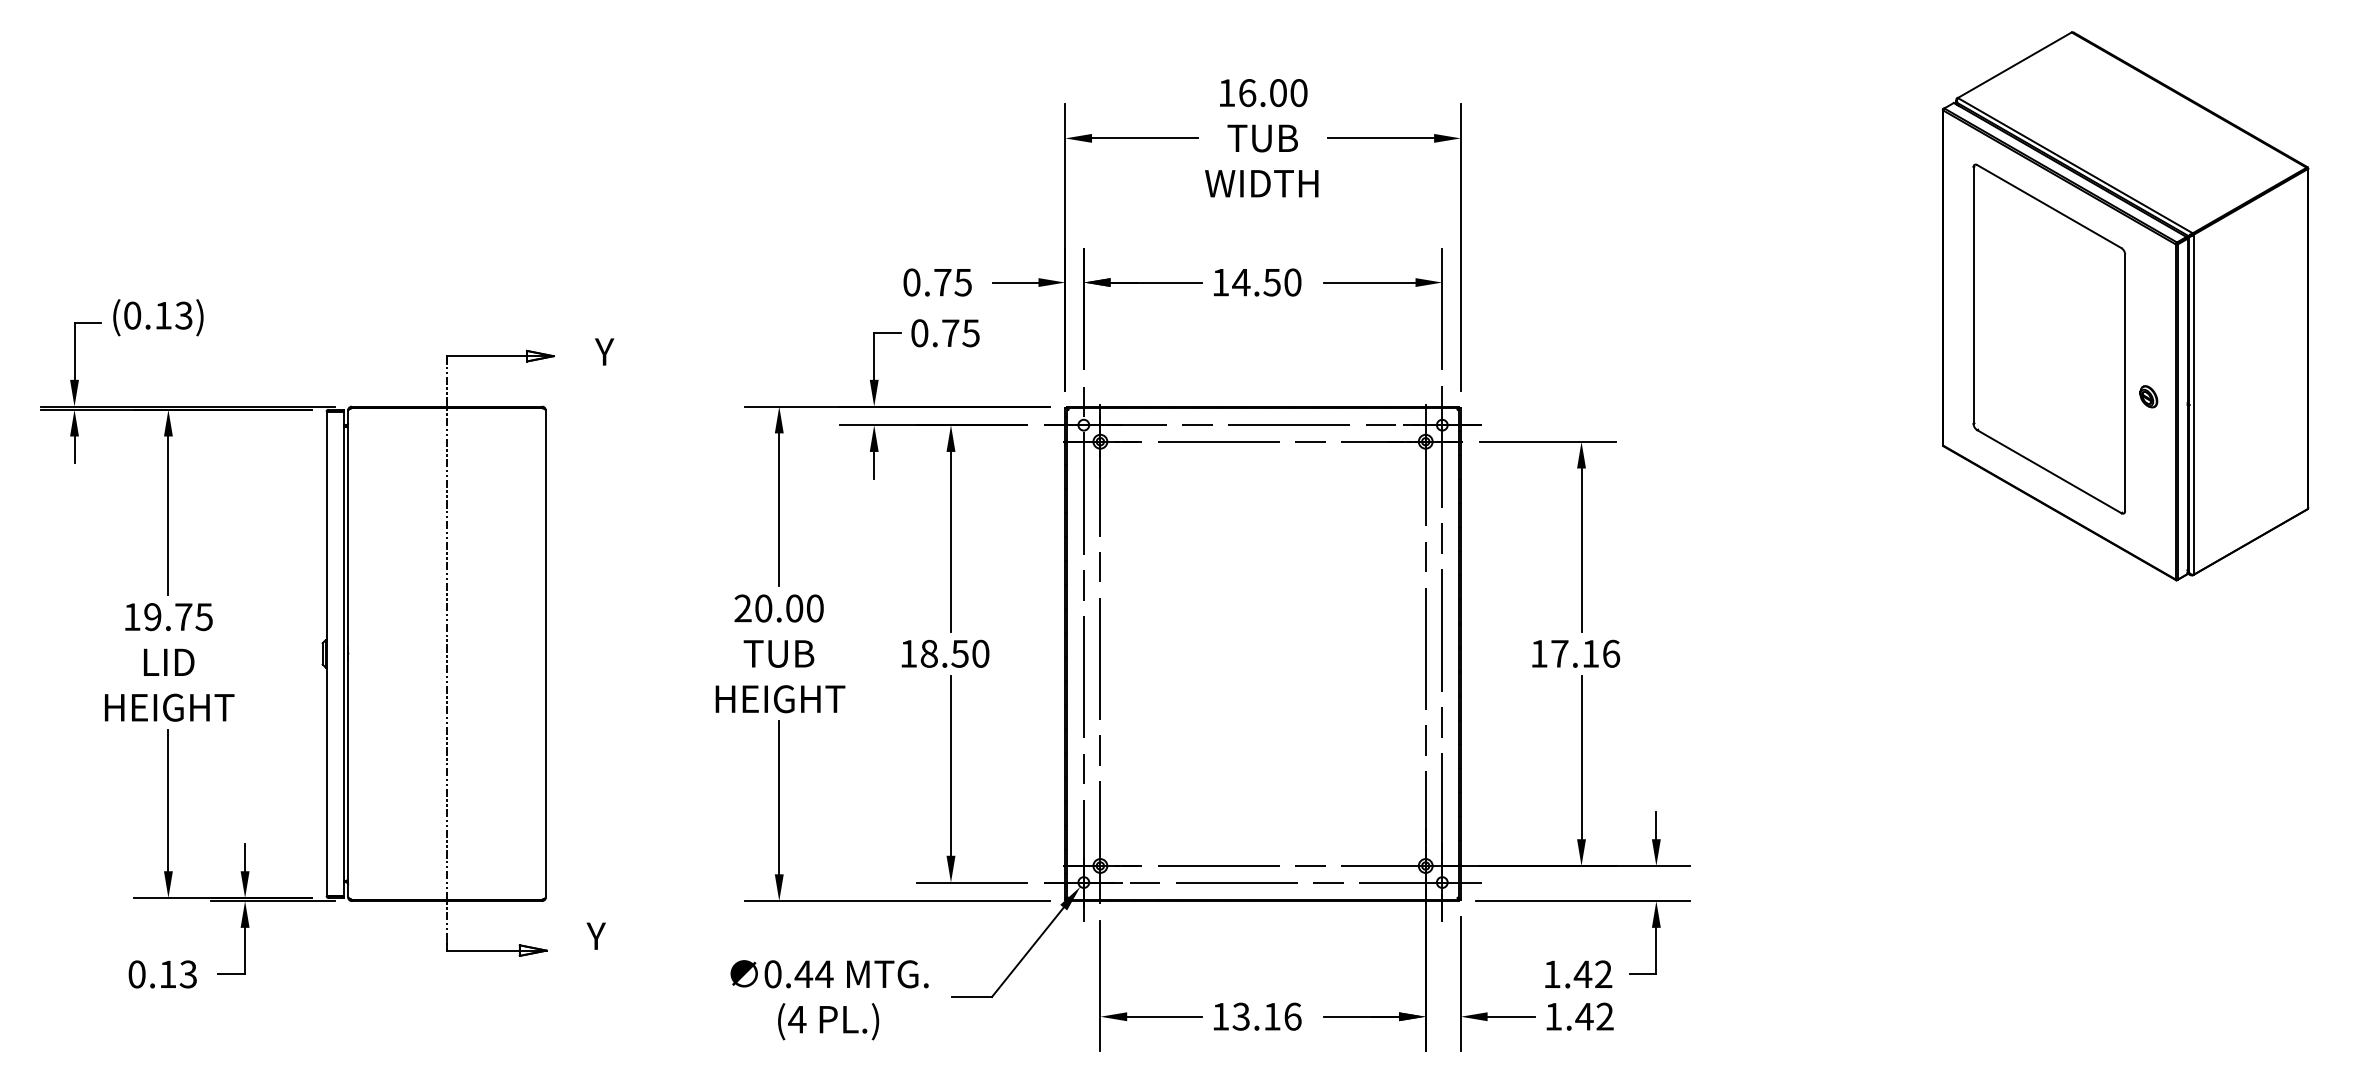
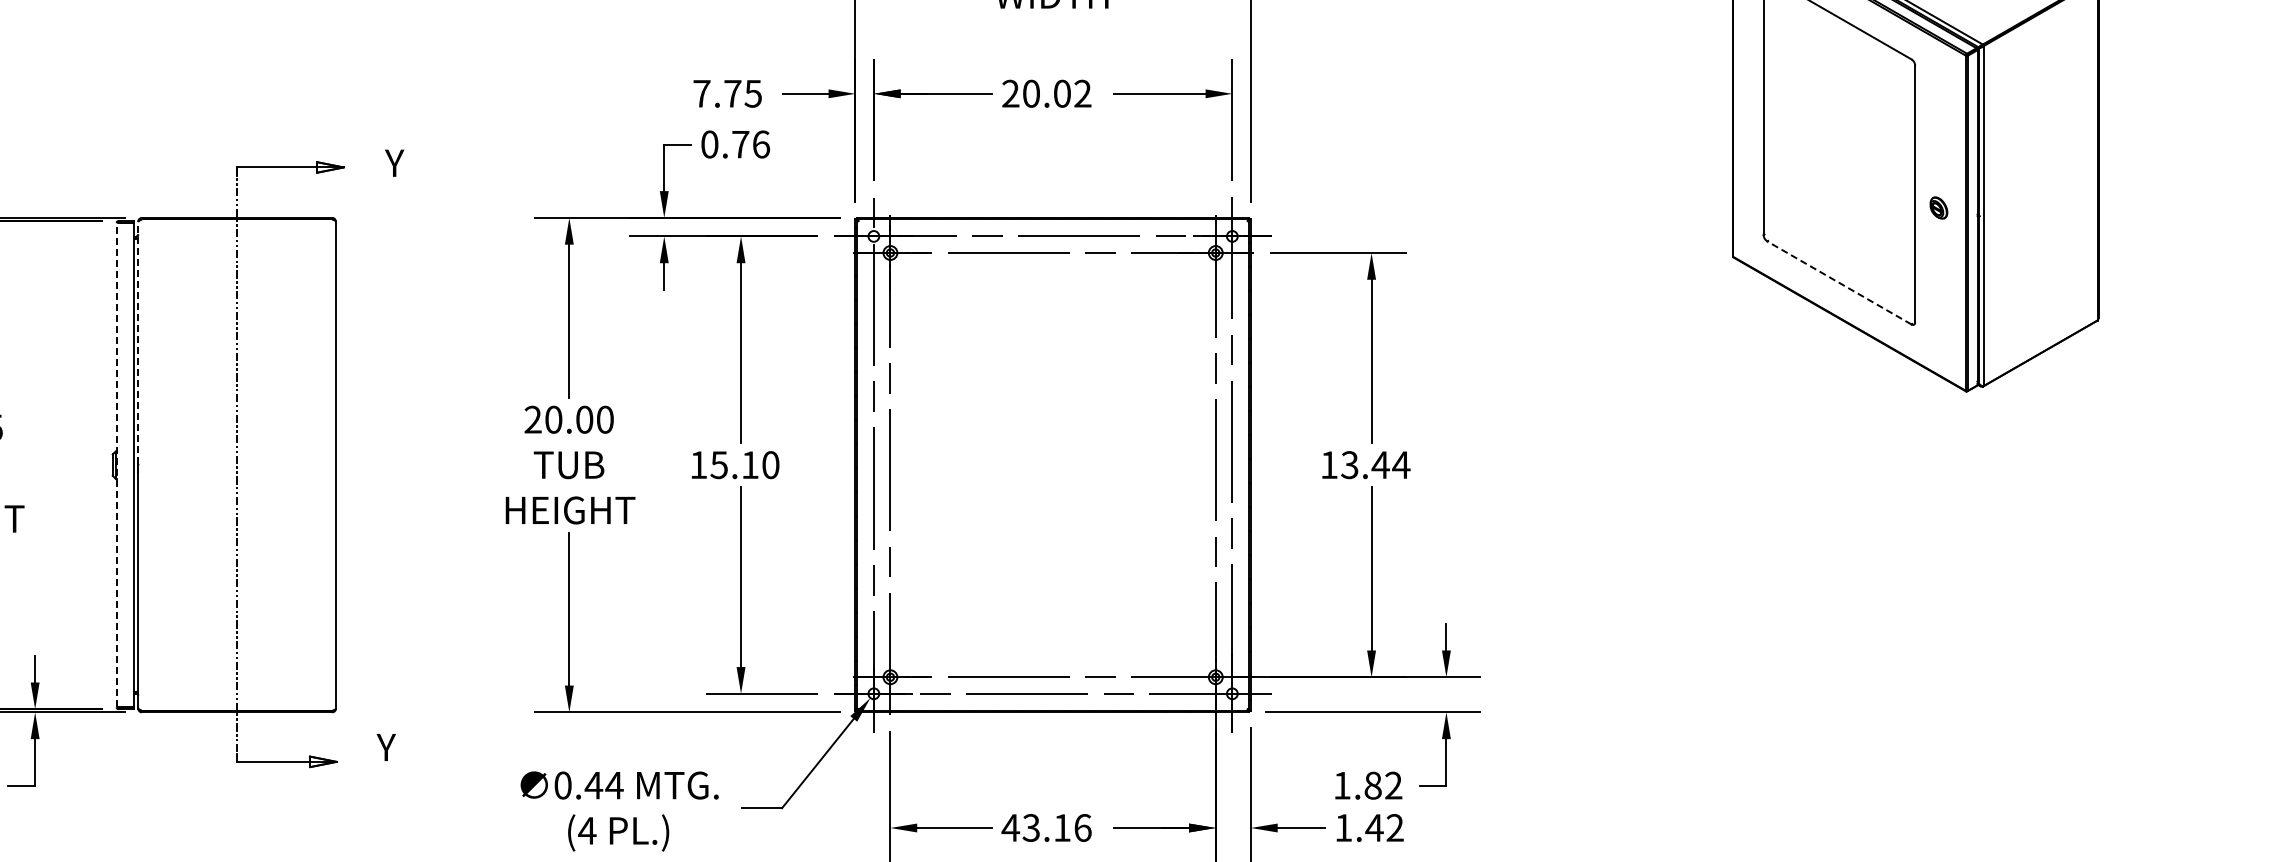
text: (911, 282) -> (701, 93), 0.75 -> 7.75
text: (1256, 282) -> (1046, 93), 14.50 -> 20.02
text: (970, 333) -> (760, 144), 0.75 -> 0.76
line: (2048, 471) -> (1838, 282), solid -> dashed
line: (348, 531) -> (138, 342), solid -> dashed
line: (326, 653) -> (116, 464), solid -> dashed
text: (944, 653) -> (734, 464), 18.50 -> 15.10
text: (1585, 653) -> (1375, 464), 17.16 -> 13.44
text: (1582, 974) -> (1372, 785), 1.42 -> 1.82
text: (1220, 1016) -> (1010, 827), 13.16 -> 43.16

